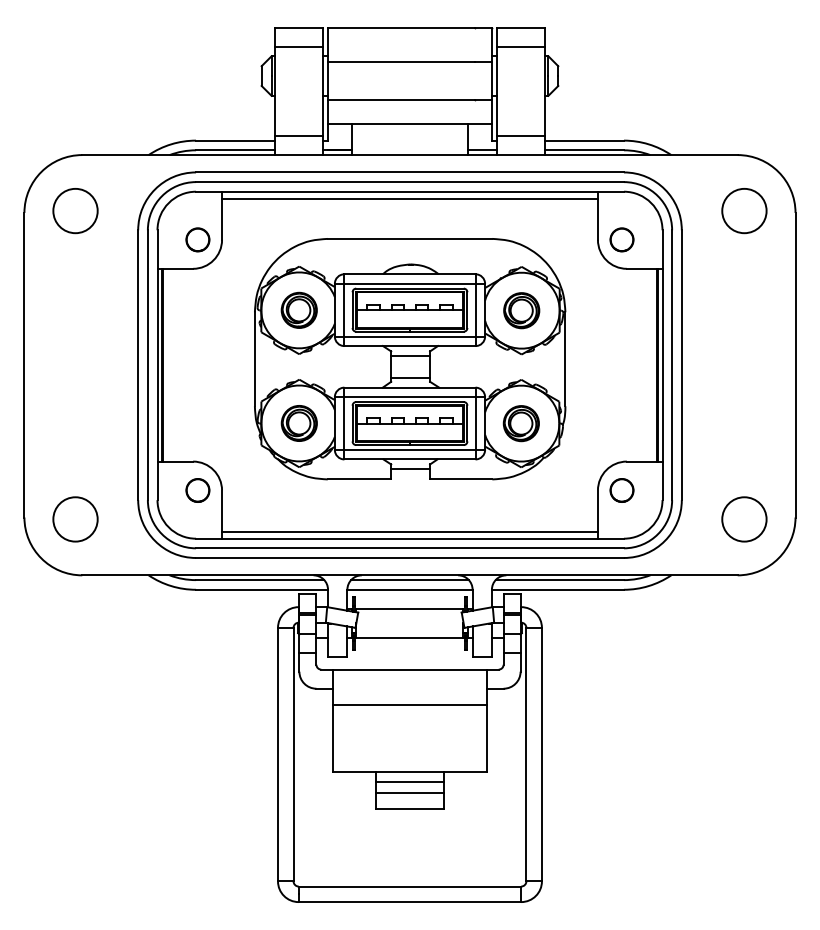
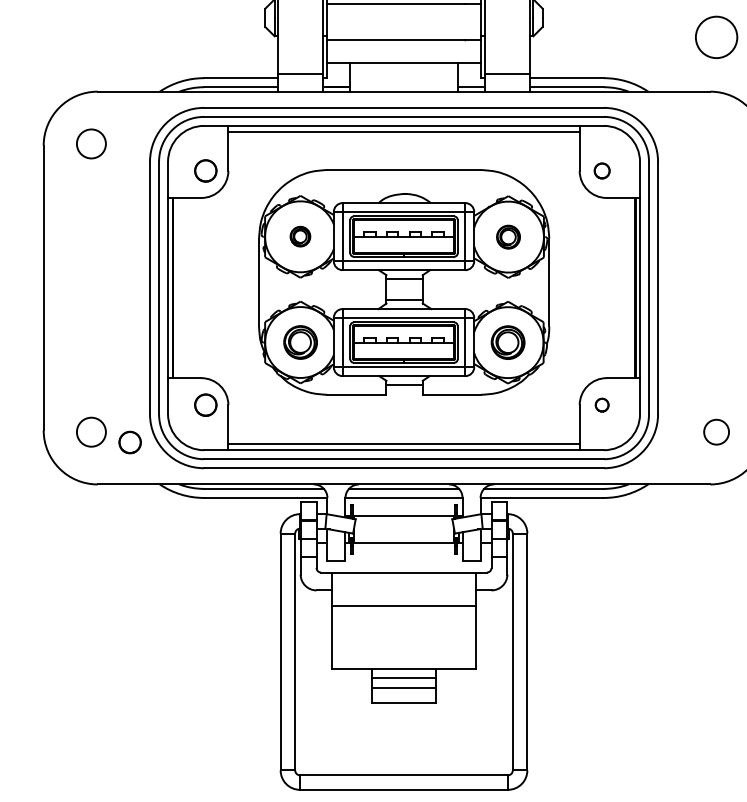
circle: (75, 210) -> (91, 143), size x0.7
circle: (744, 211) -> (716, 37), moved
circle: (621, 239) -> (601, 170), size x0.7
part: (298, 309) -> (299, 235), size x0.6
part: (521, 310) -> (508, 236), size x0.7
circle: (621, 490) -> (601, 405), size x0.6
circle: (75, 519) -> (91, 432), size x0.7
circle: (744, 519) -> (716, 432), size x0.6
circle: (116, 530) -> (129, 442), added

